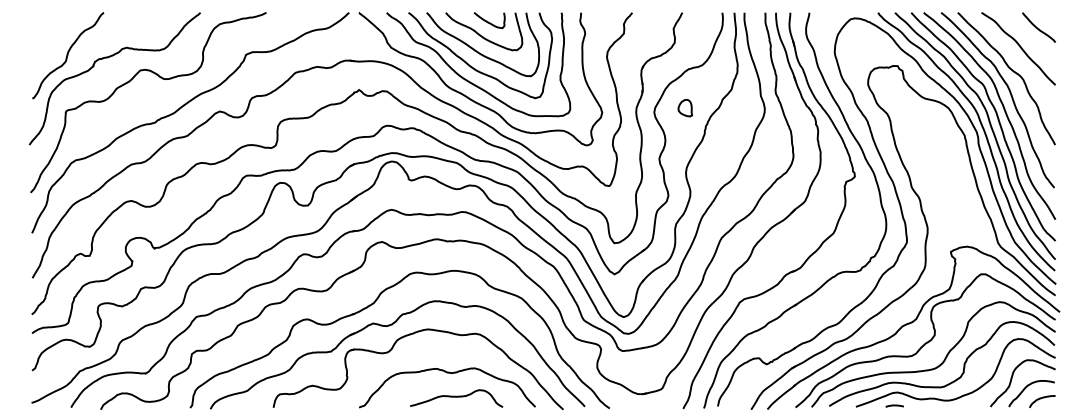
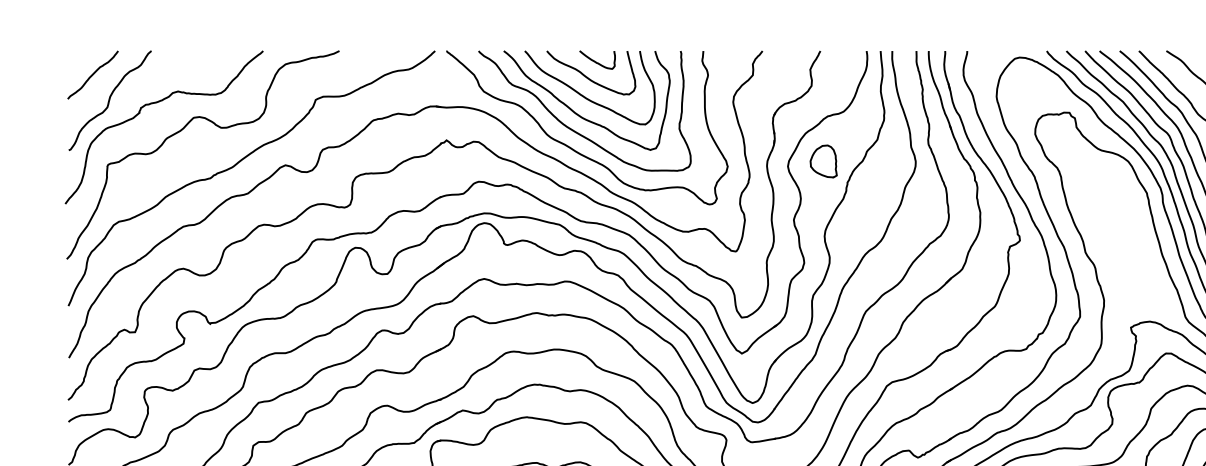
curve: (53, 33) -> (93, 75), added
part: (685, 107) -> (824, 160), size x1.67

